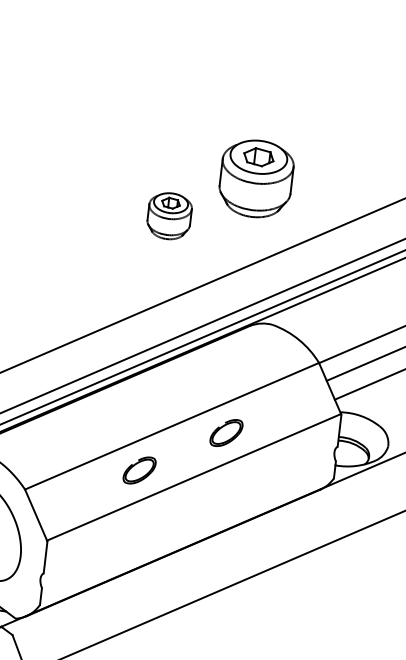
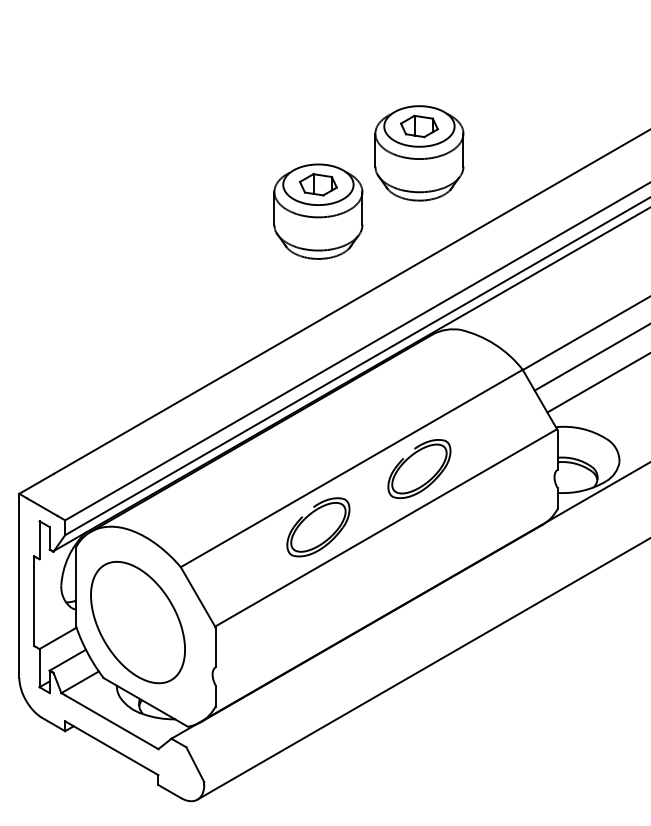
part: (169, 216) -> (318, 211), size x1.67
part: (226, 432) -> (419, 468), size x1.67
part: (139, 470) -> (318, 527), size x1.67

